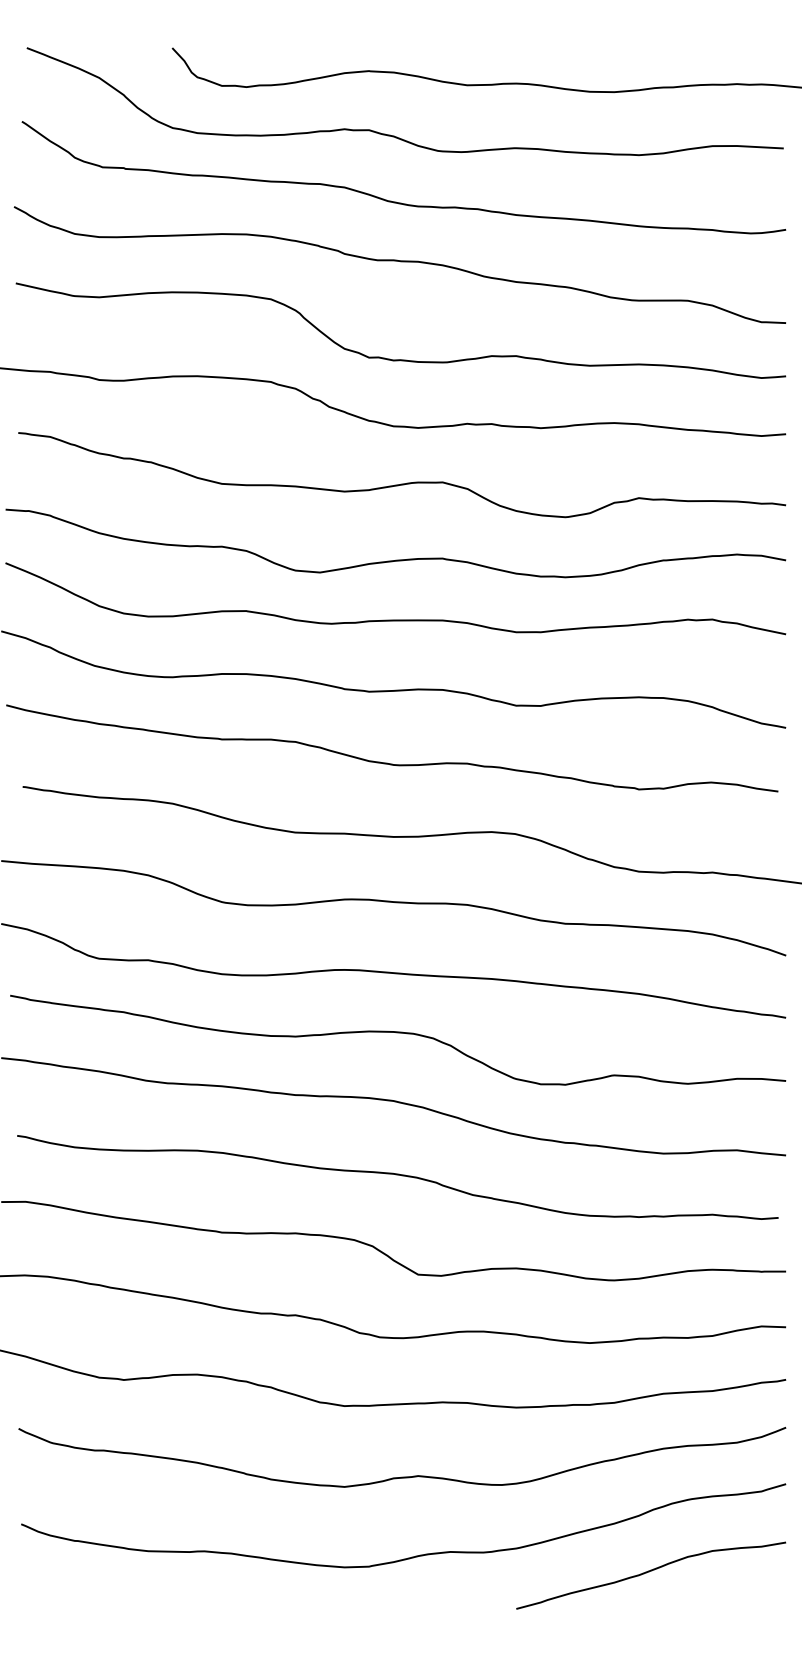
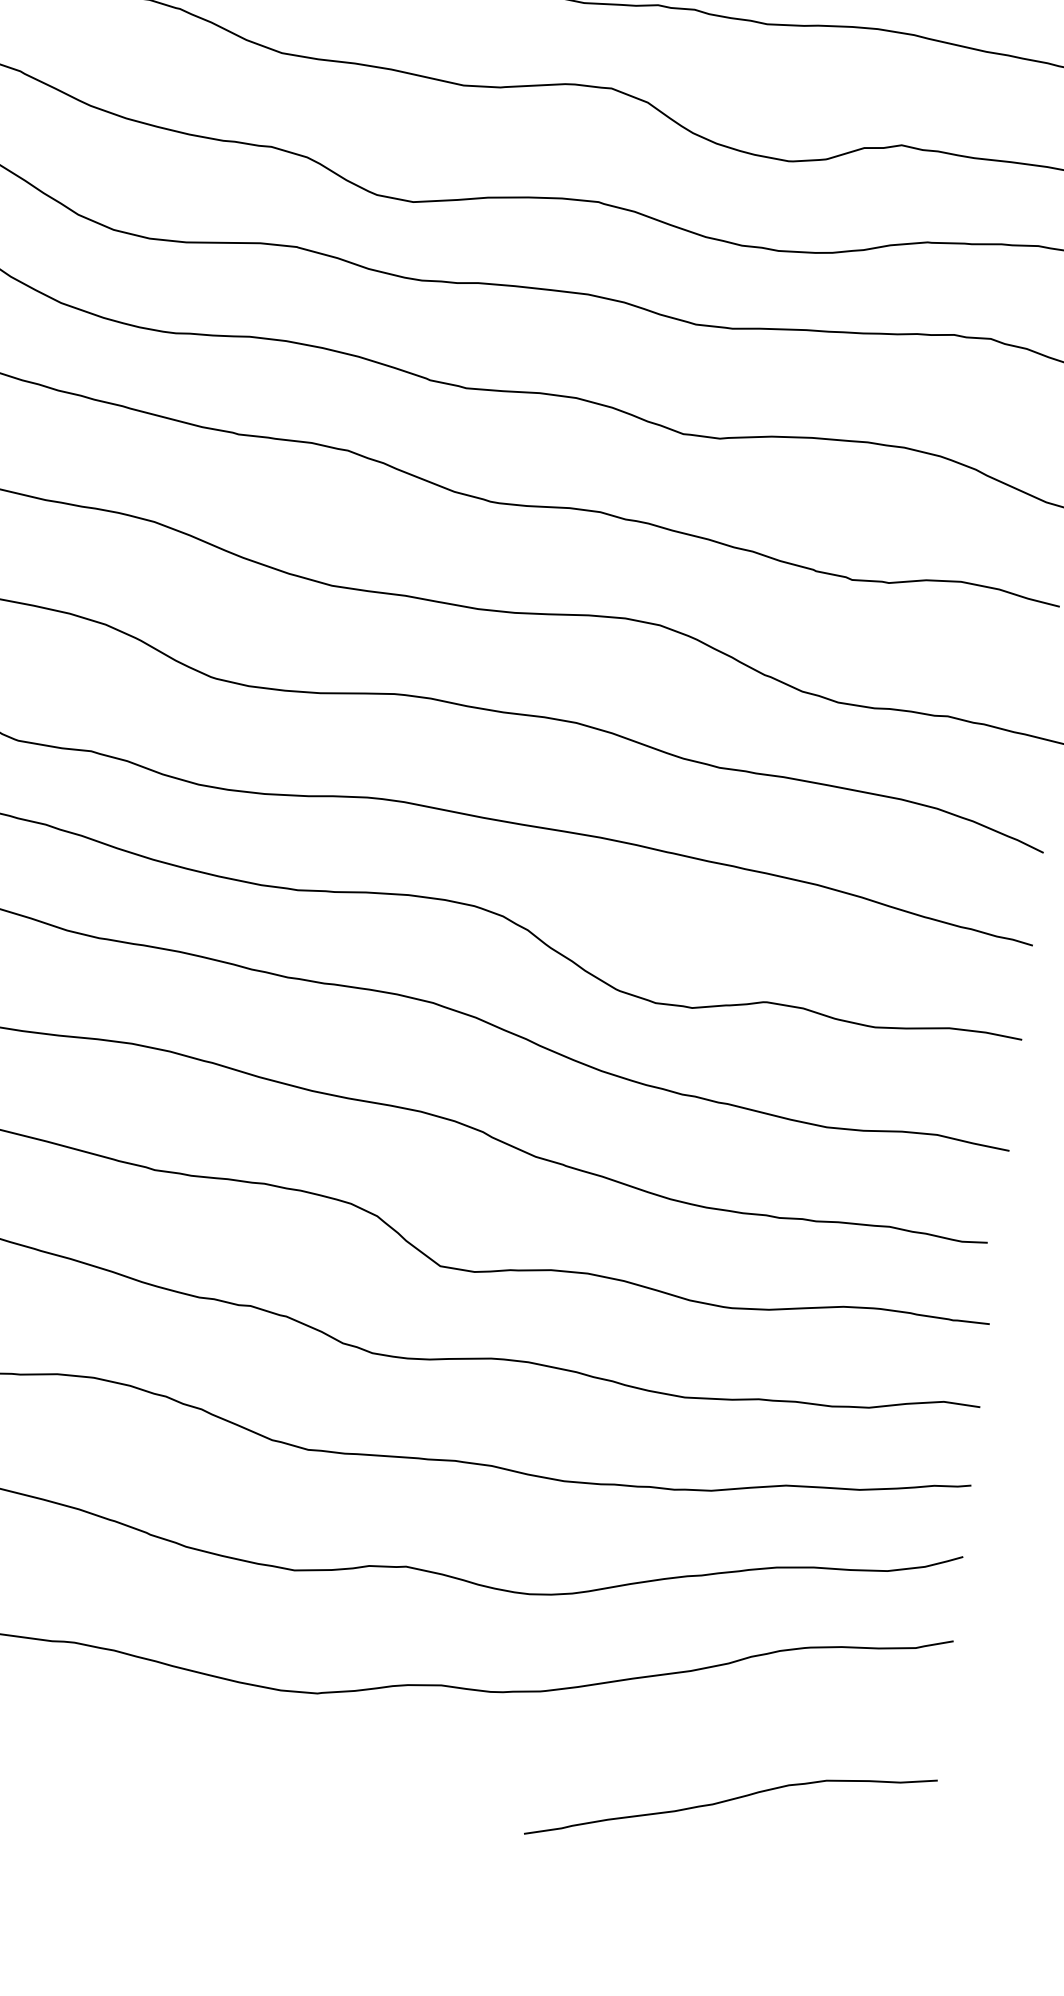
curve: (649, 1572) -> (728, 1802), moved

